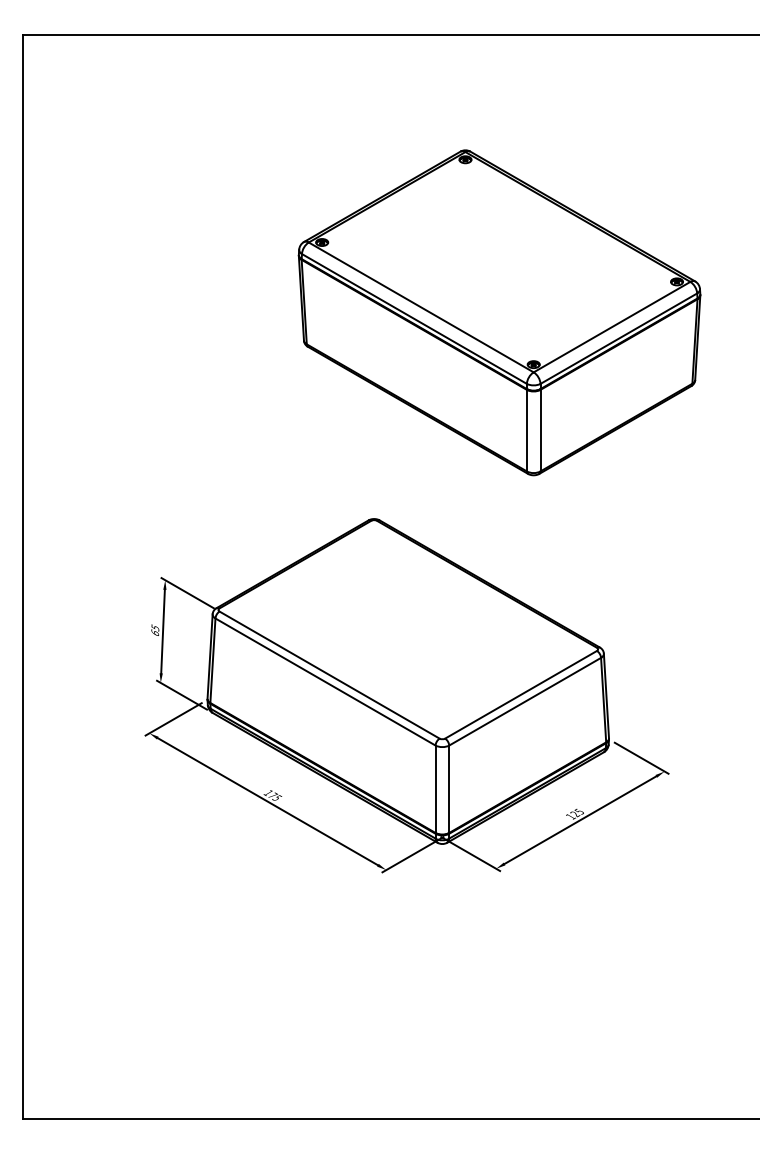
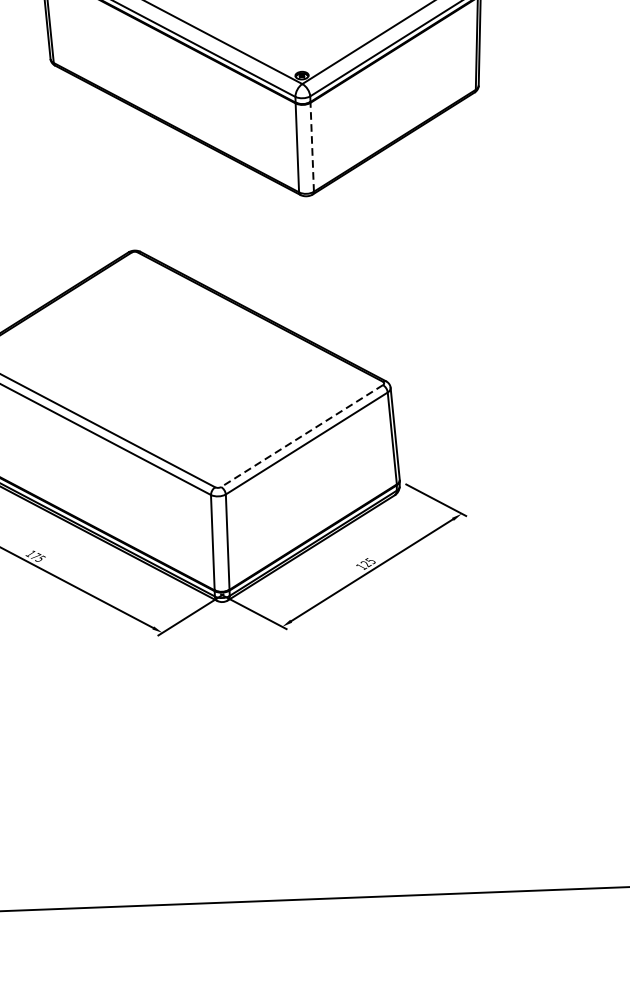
line: (540, 430) -> (312, 147), solid -> dashed
line: (521, 694) -> (302, 435), solid -> dashed

